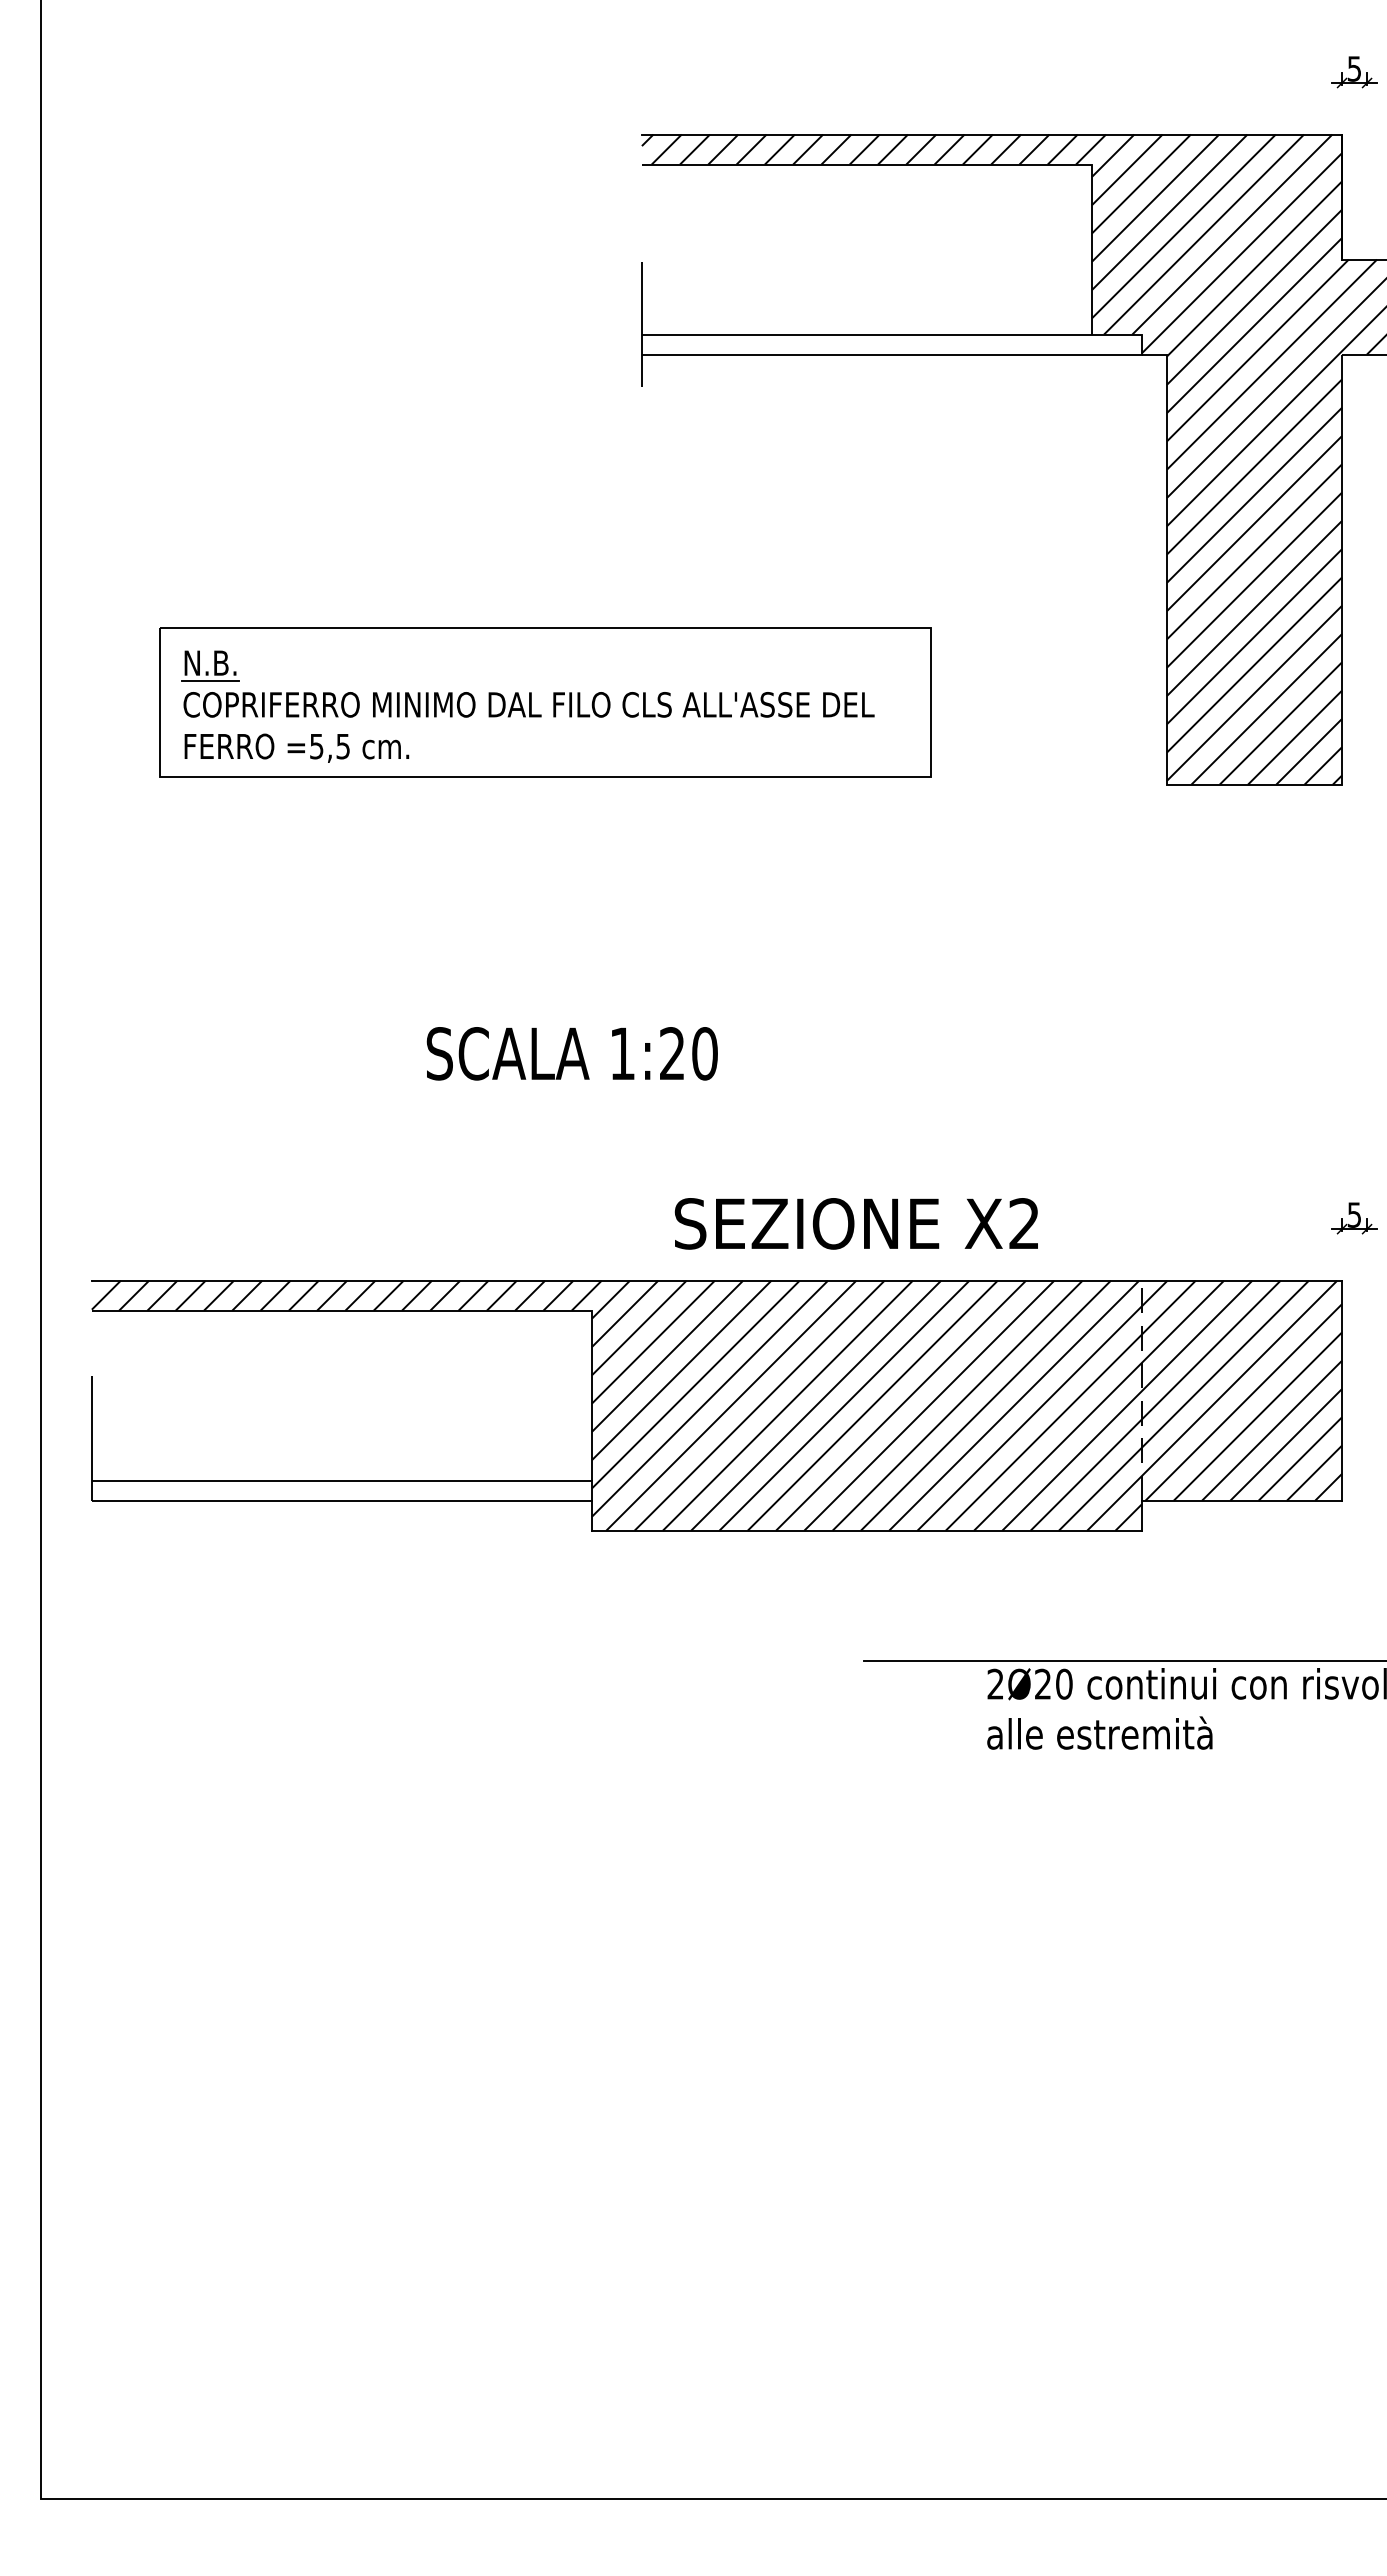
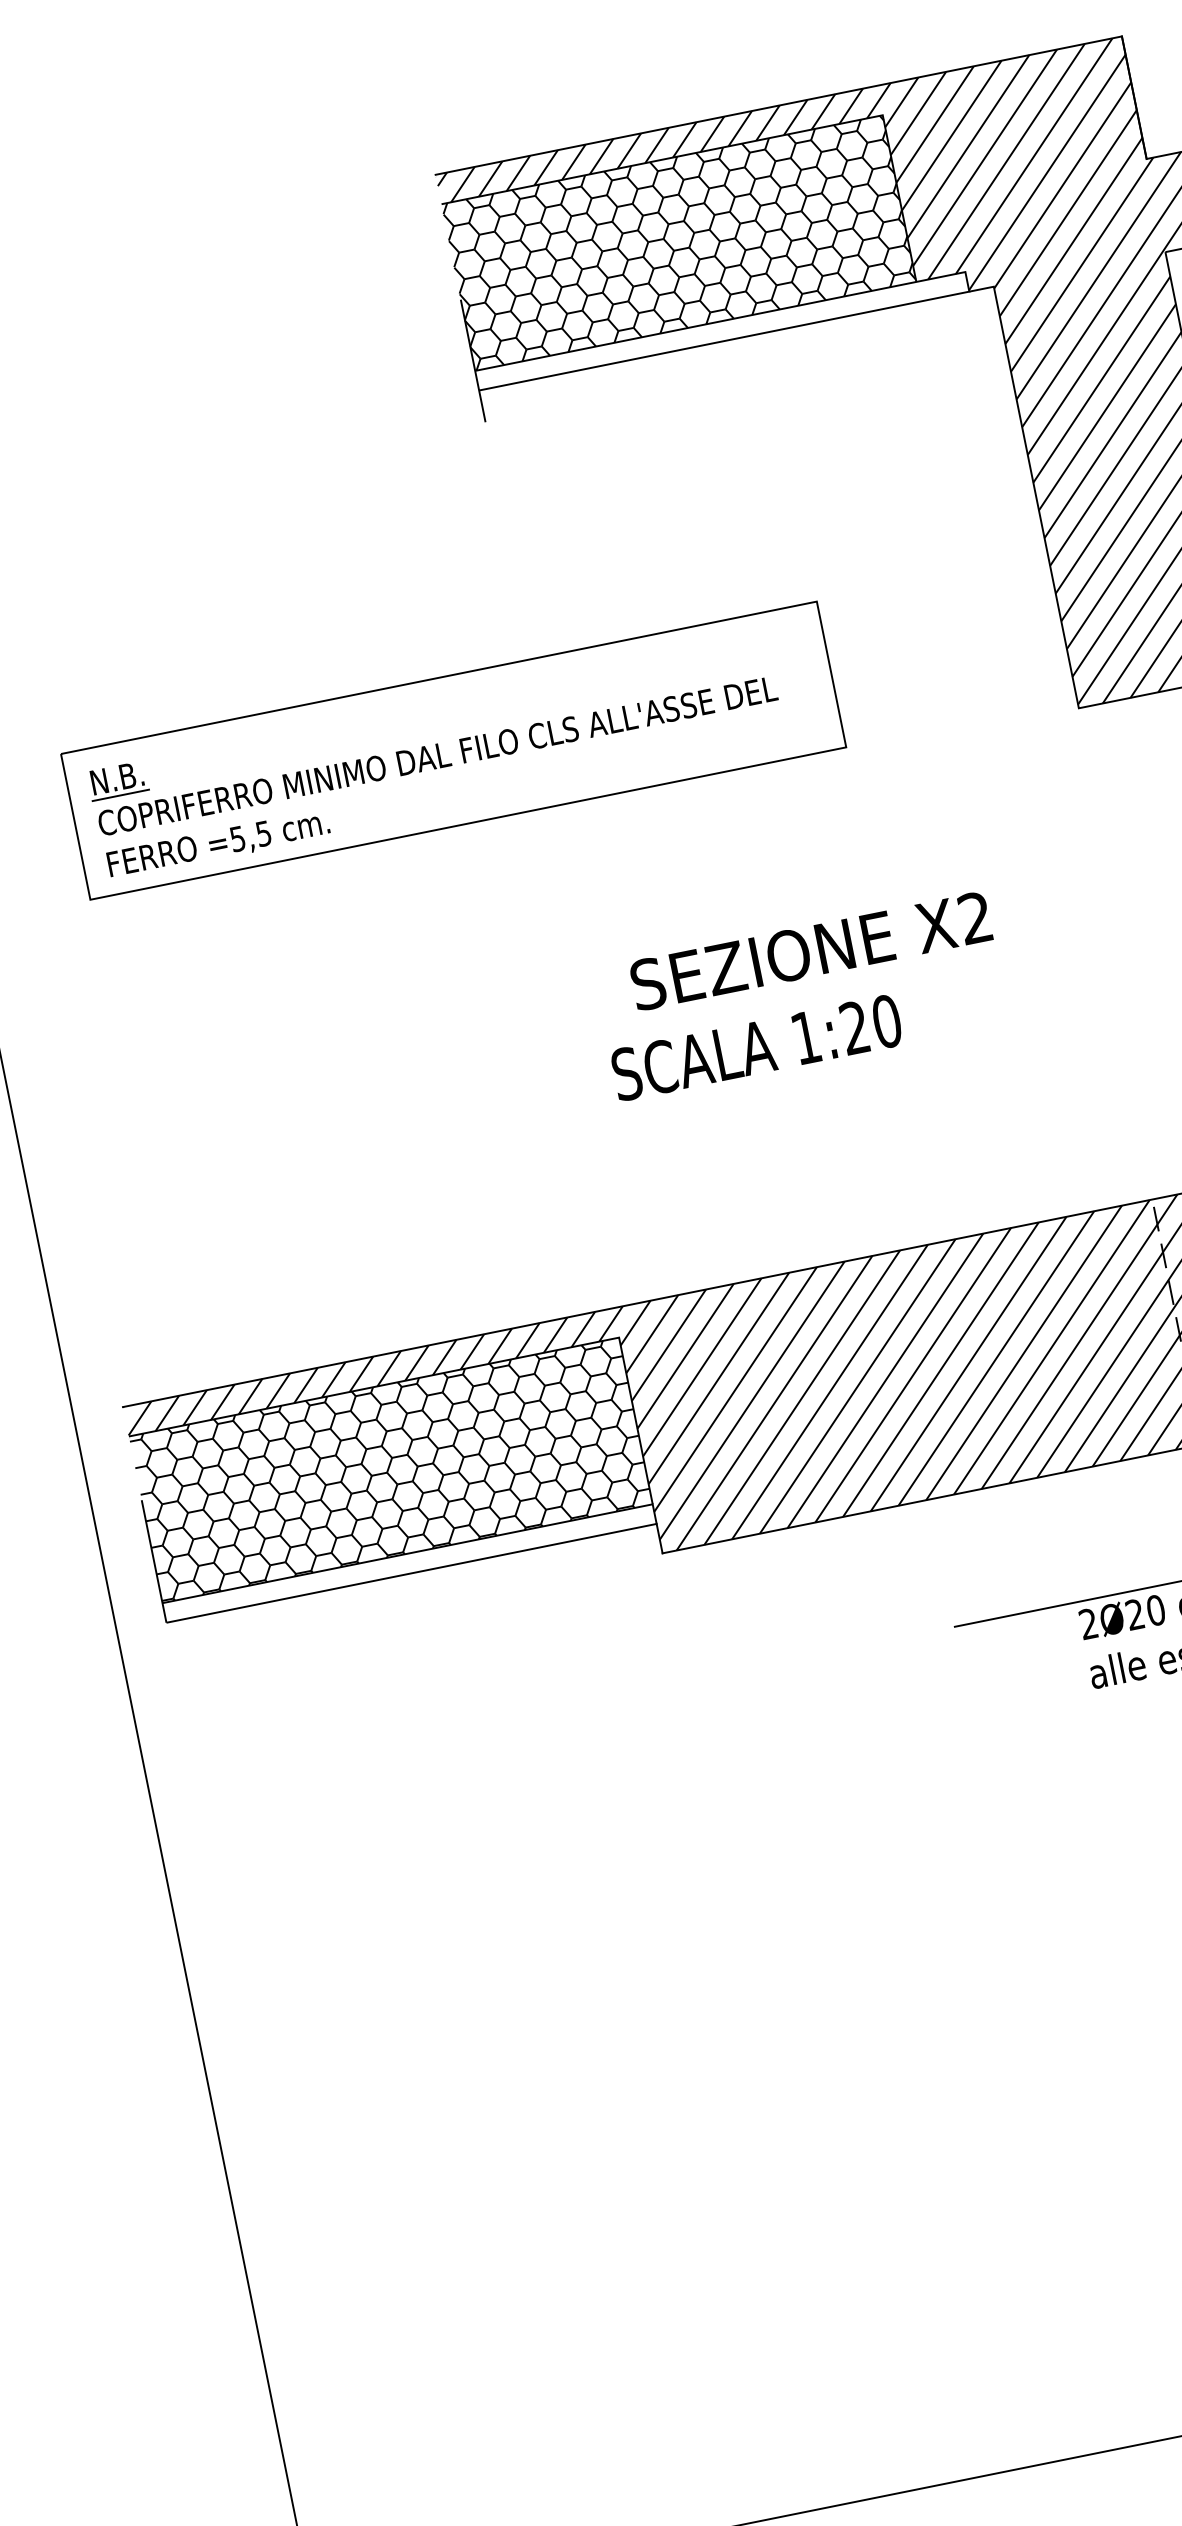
hatch: (866, 249) -> (678, 243), added
text: (571, 1053) -> (756, 1047), moved
text: (855, 1223) -> (810, 951), moved
hatch: (341, 1395) -> (390, 1470), added

